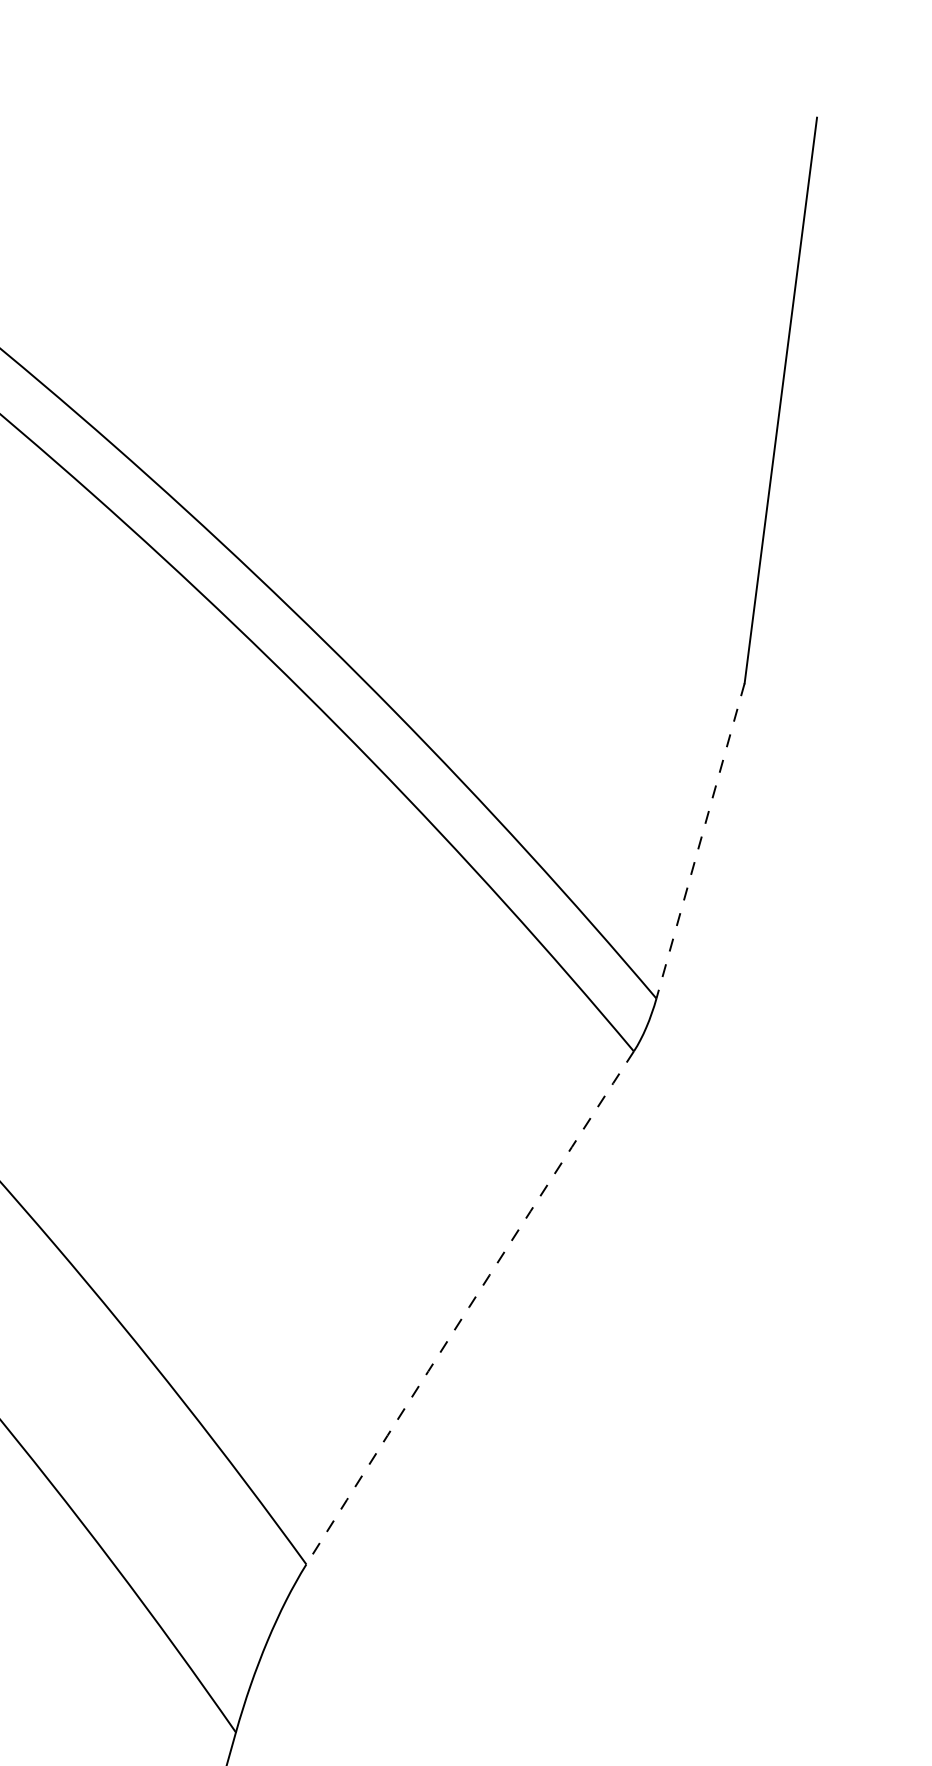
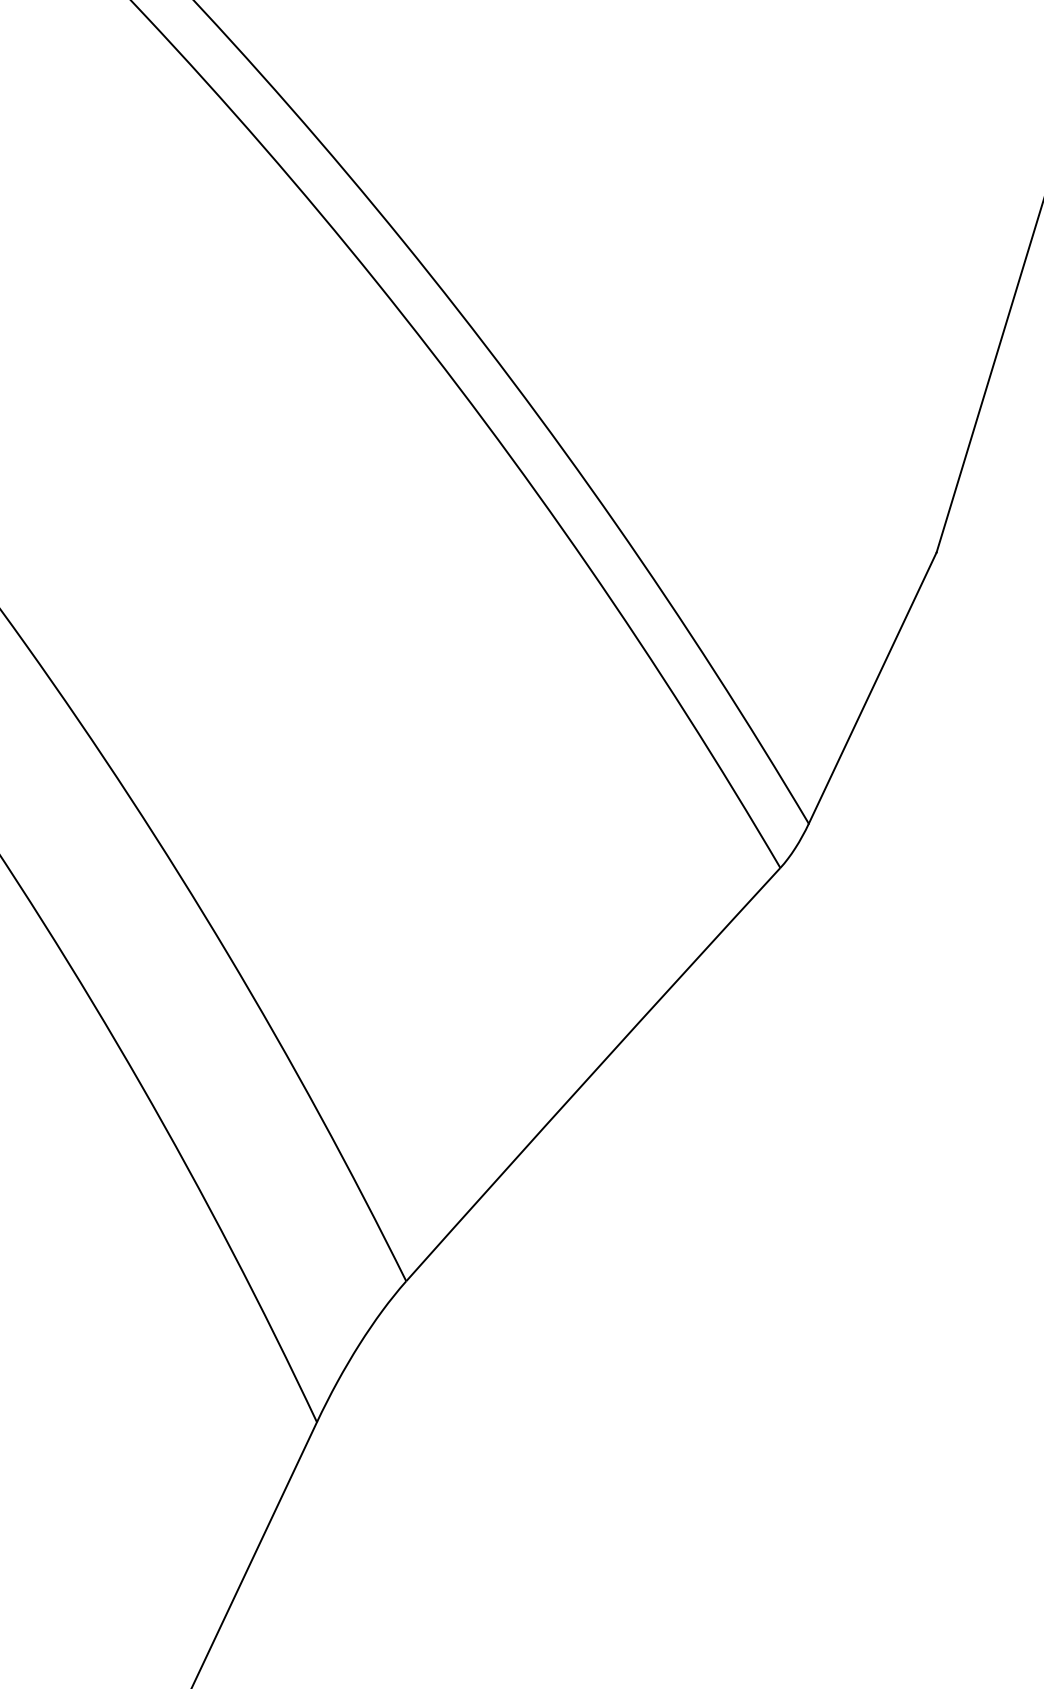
line: (700, 841) -> (872, 688), dashed -> solid
arc: (469, 1306) -> (592, 1073), dashed -> solid

